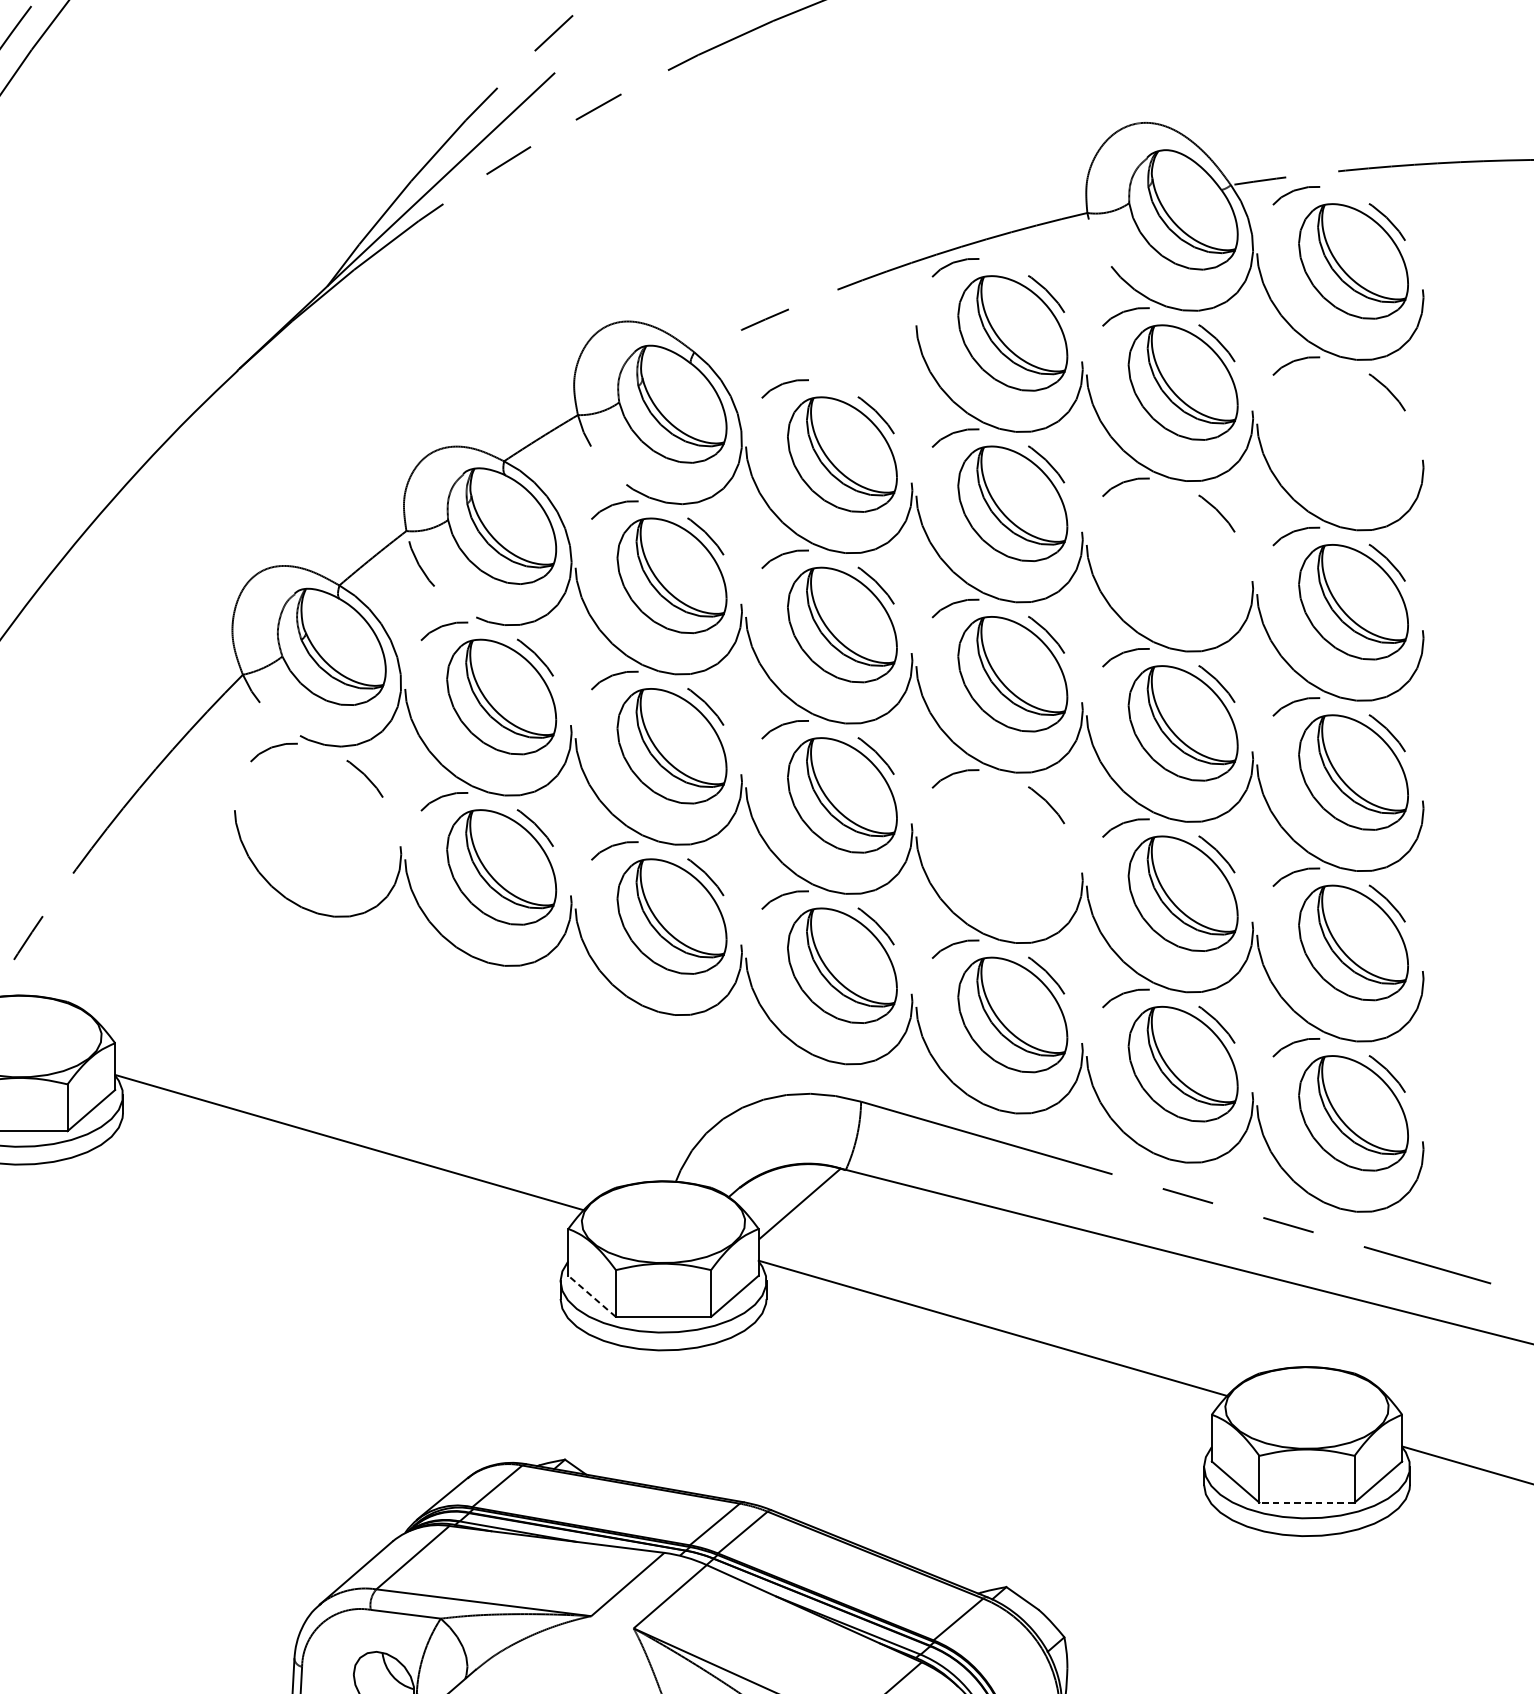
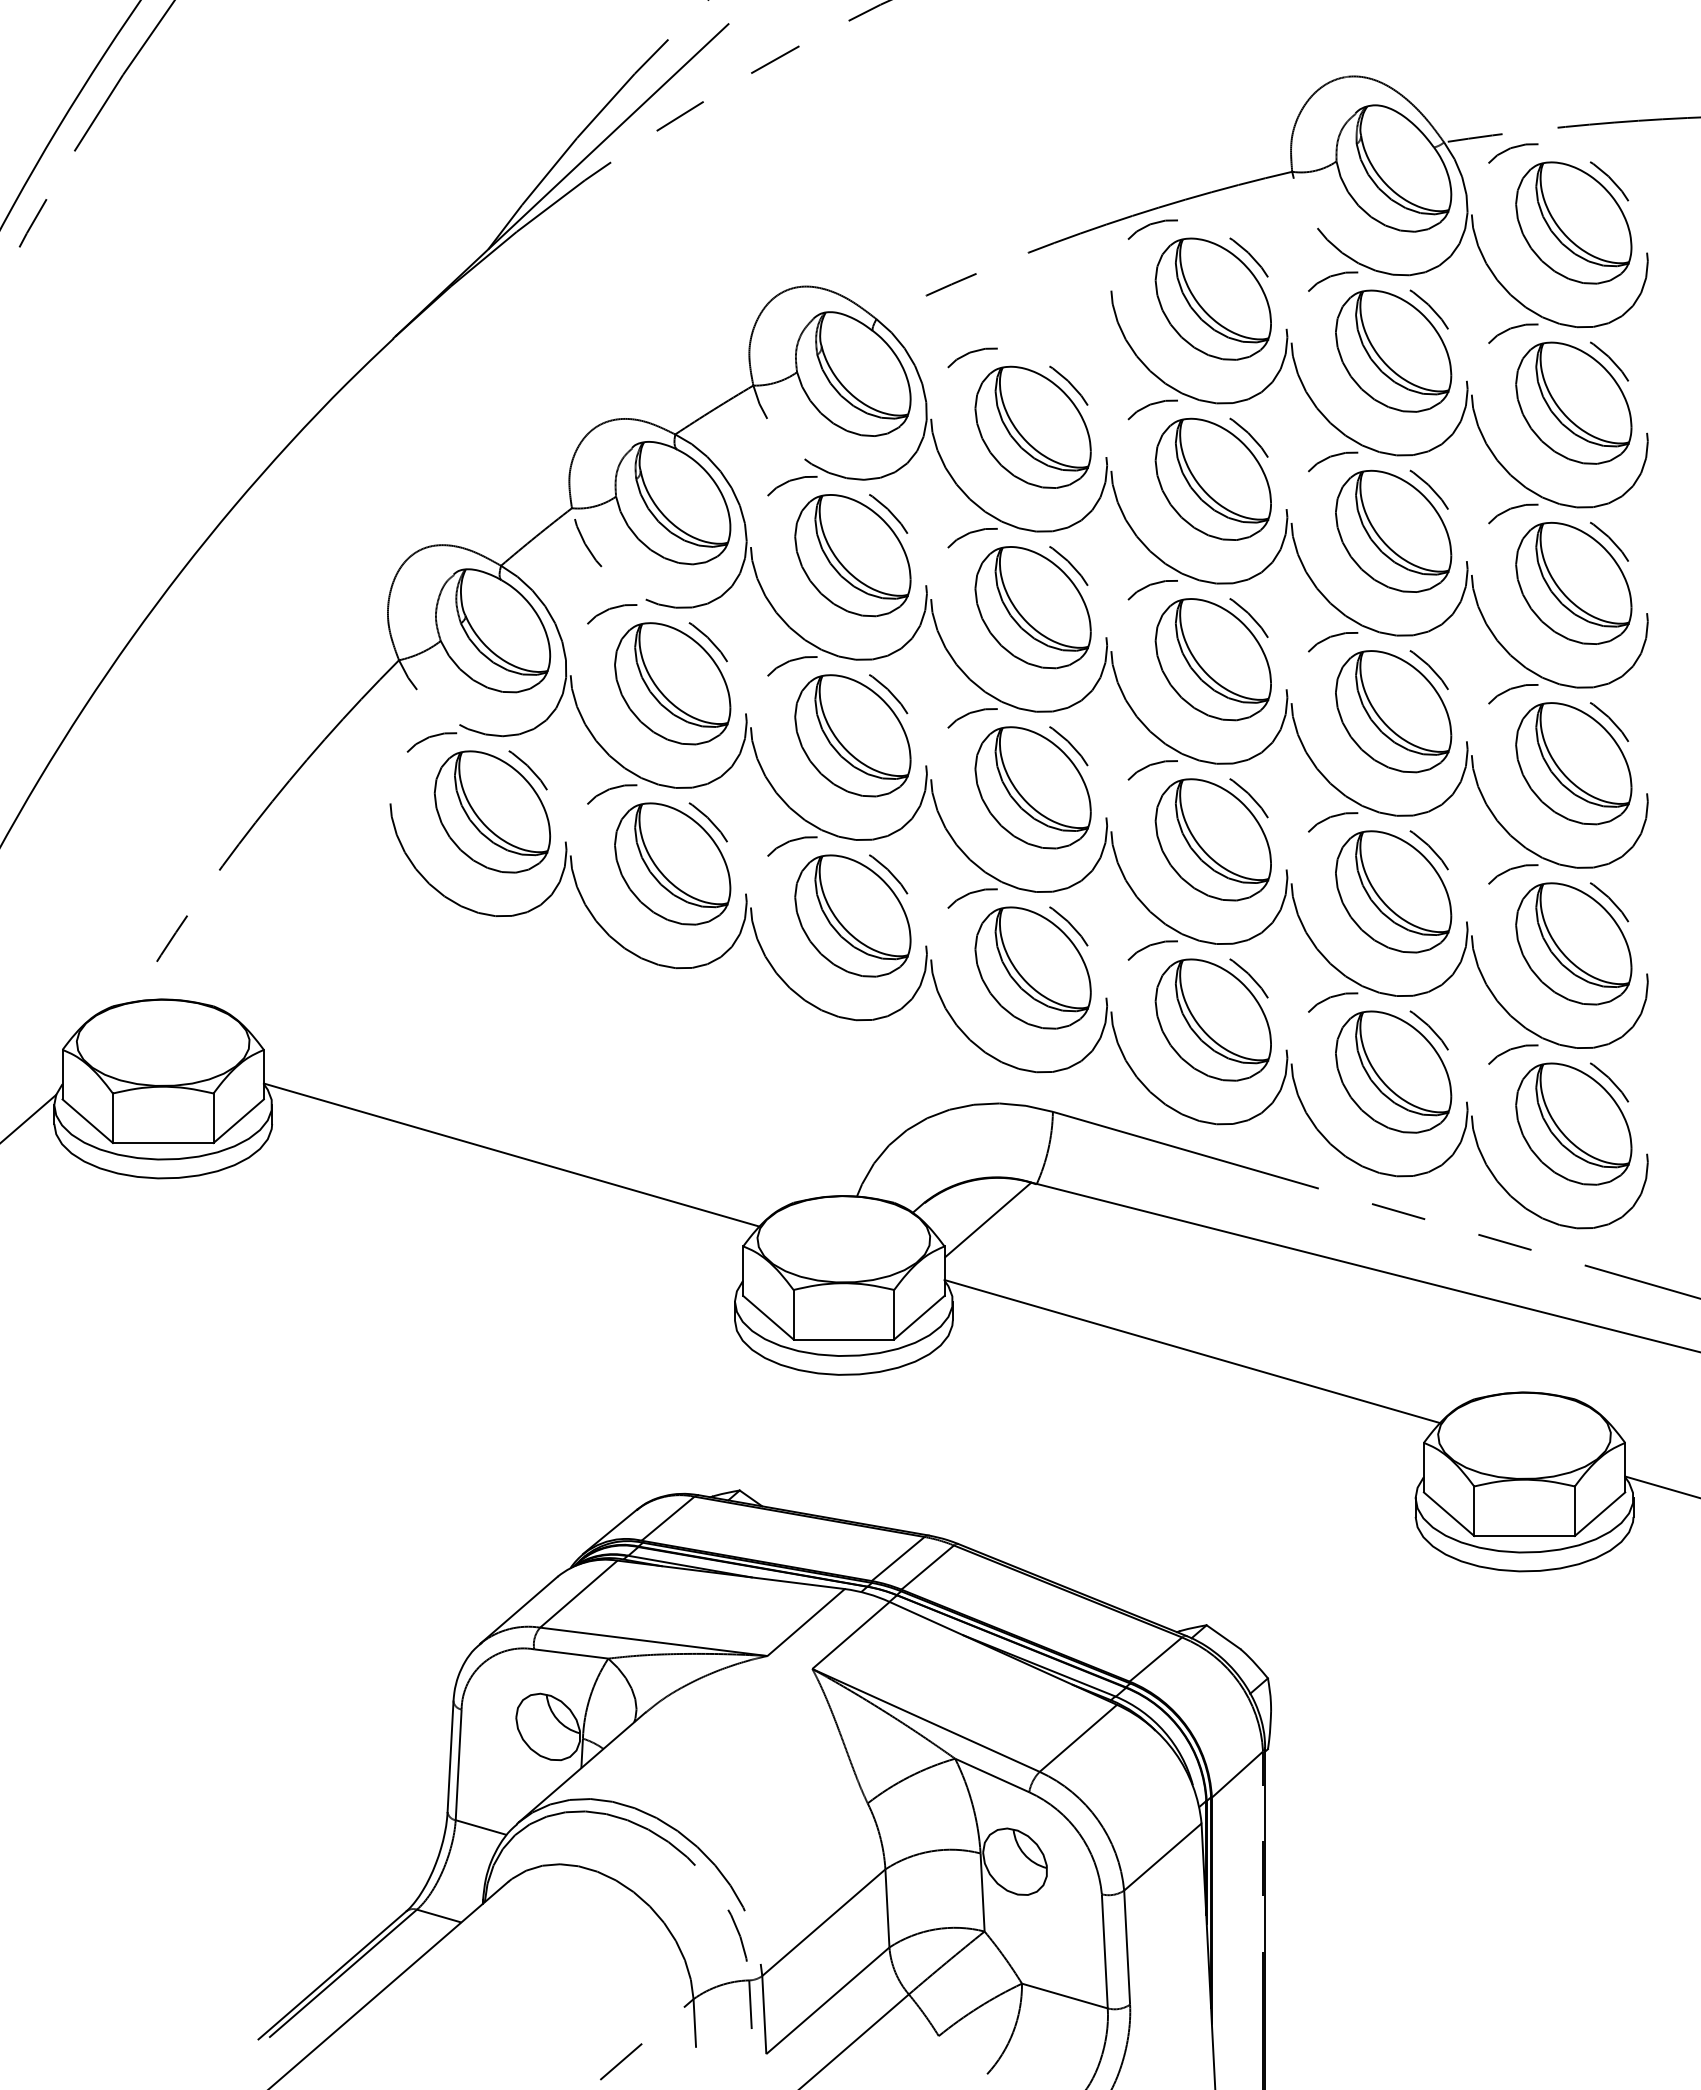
part: (1353, 431) -> (1573, 402), added
part: (1183, 552) -> (1393, 530), added
part: (331, 817) -> (492, 811), added
part: (1011, 844) -> (1212, 839), added
line: (592, 1296) -> (768, 1317), dashed -> solid
line: (1306, 1503) -> (1524, 1536), dashed -> solid

